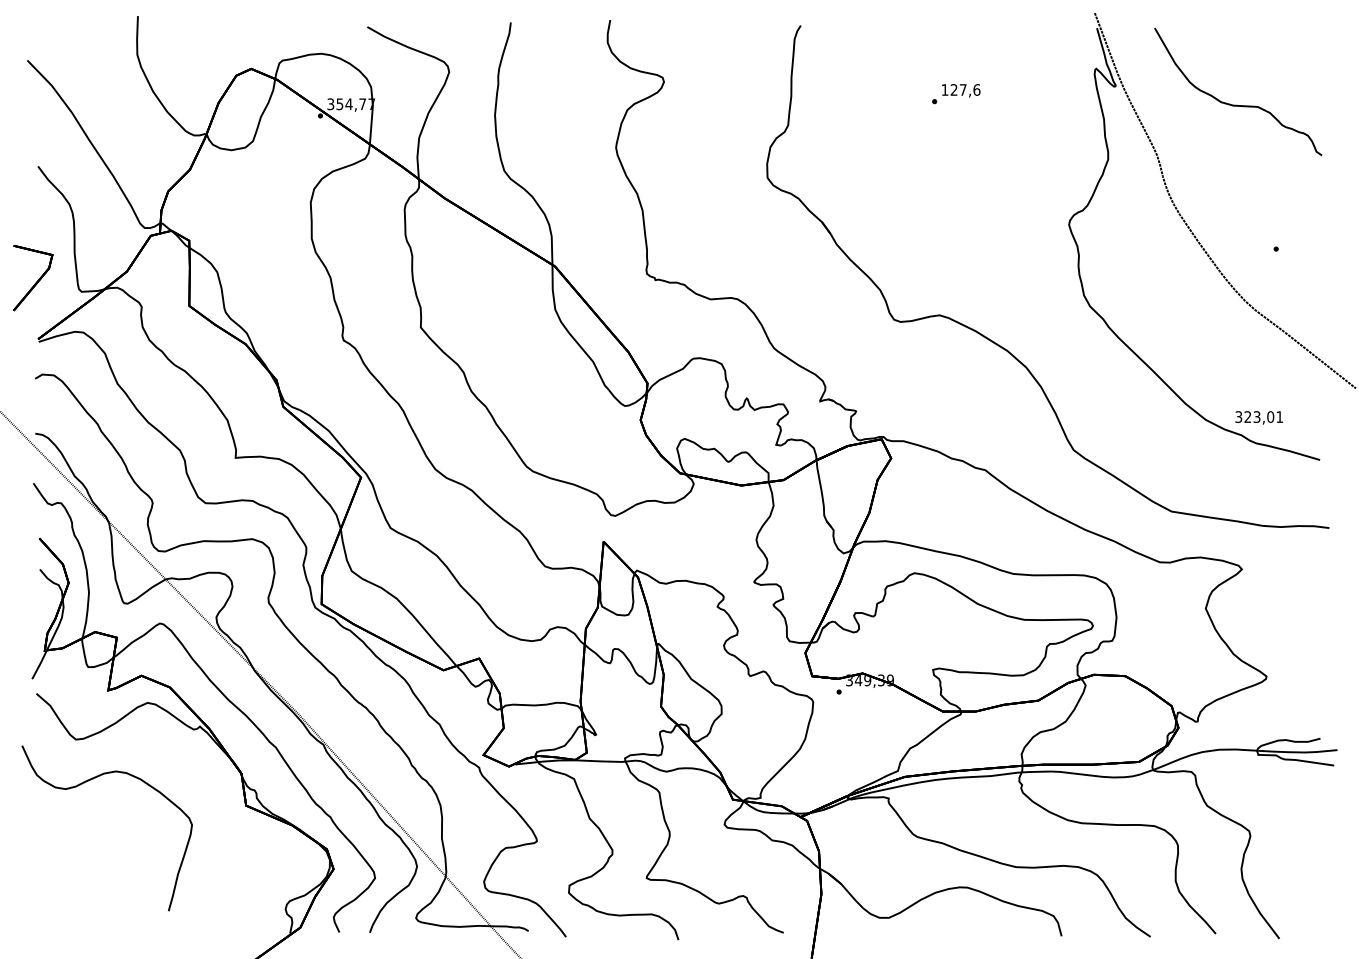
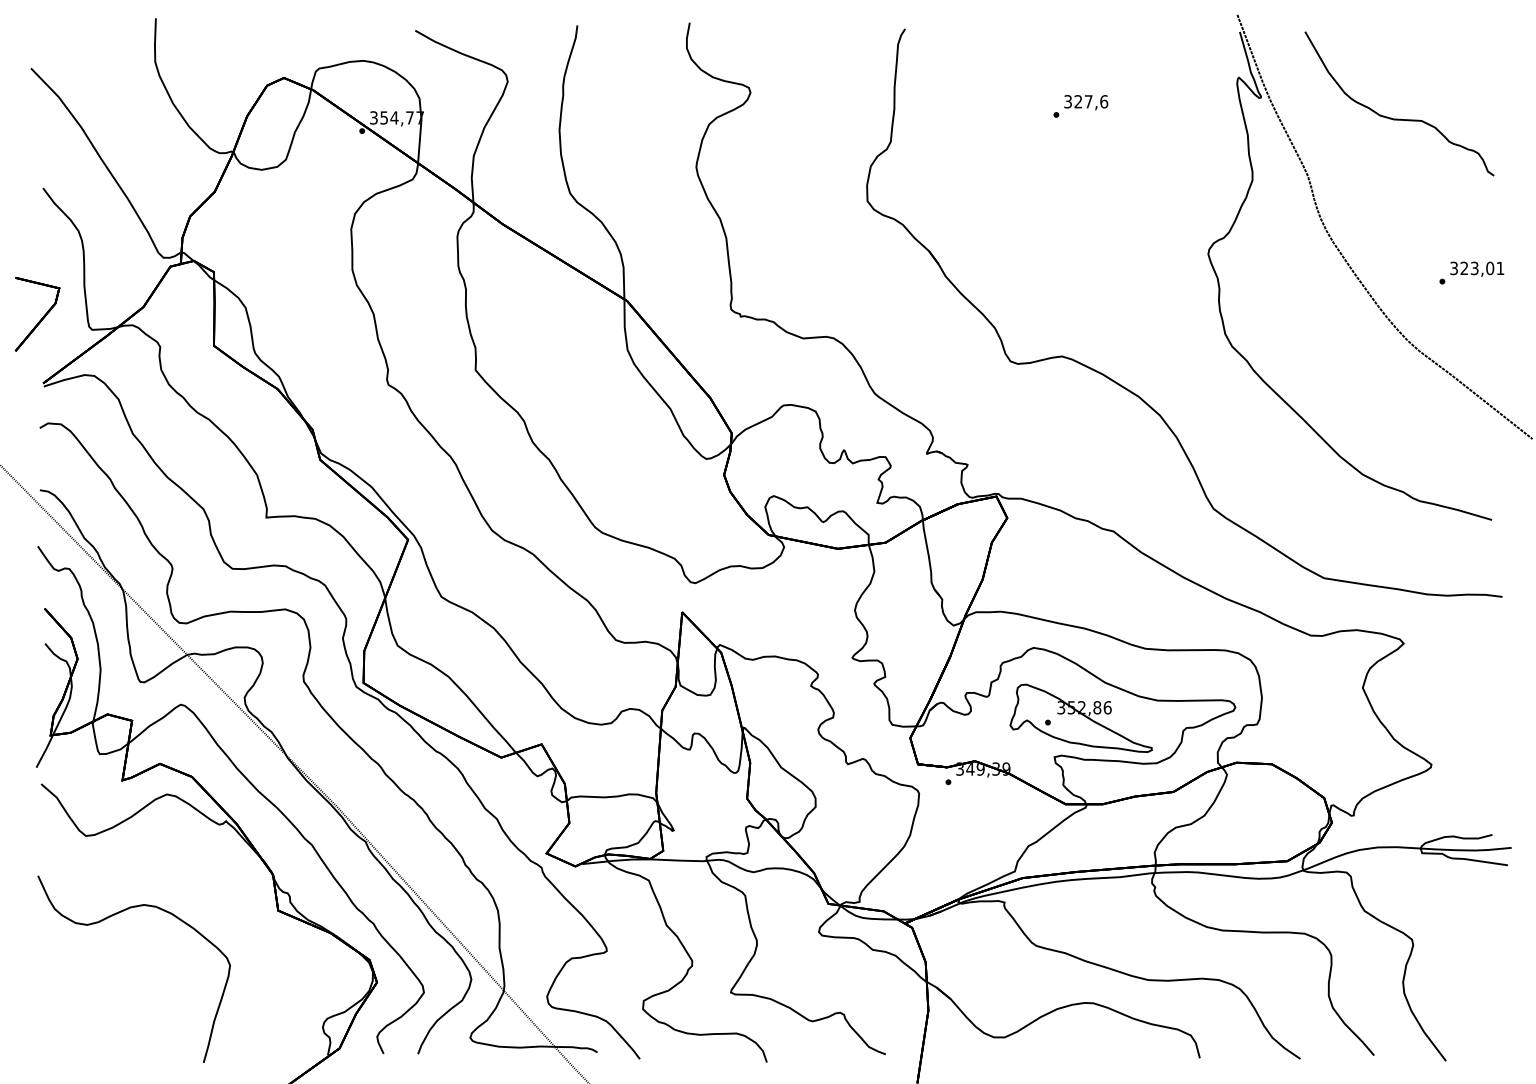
text: (944, 89) -> (1067, 101), 127,6 -> 327,6
text: (1259, 417) -> (1477, 268), moved
part: (956, 634) -> (1080, 717), added
curve: (84, 783) -> (108, 918), moved

